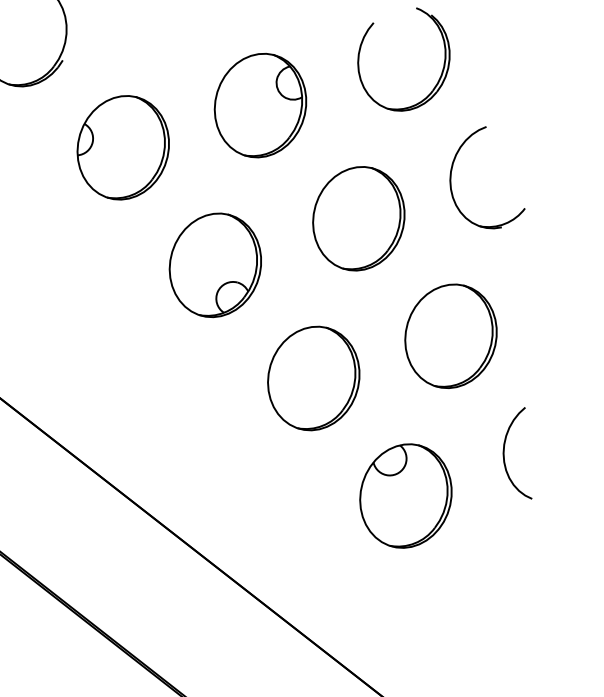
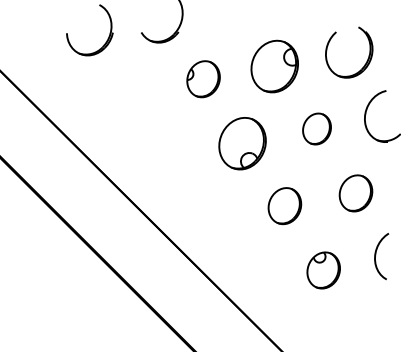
part: (122, 146) -> (203, 78), size x0.7
part: (357, 217) -> (316, 128), size x0.6
part: (450, 336) -> (355, 193), size x0.7
part: (312, 377) -> (284, 205), size x0.7
part: (405, 496) -> (323, 270), size x0.7

